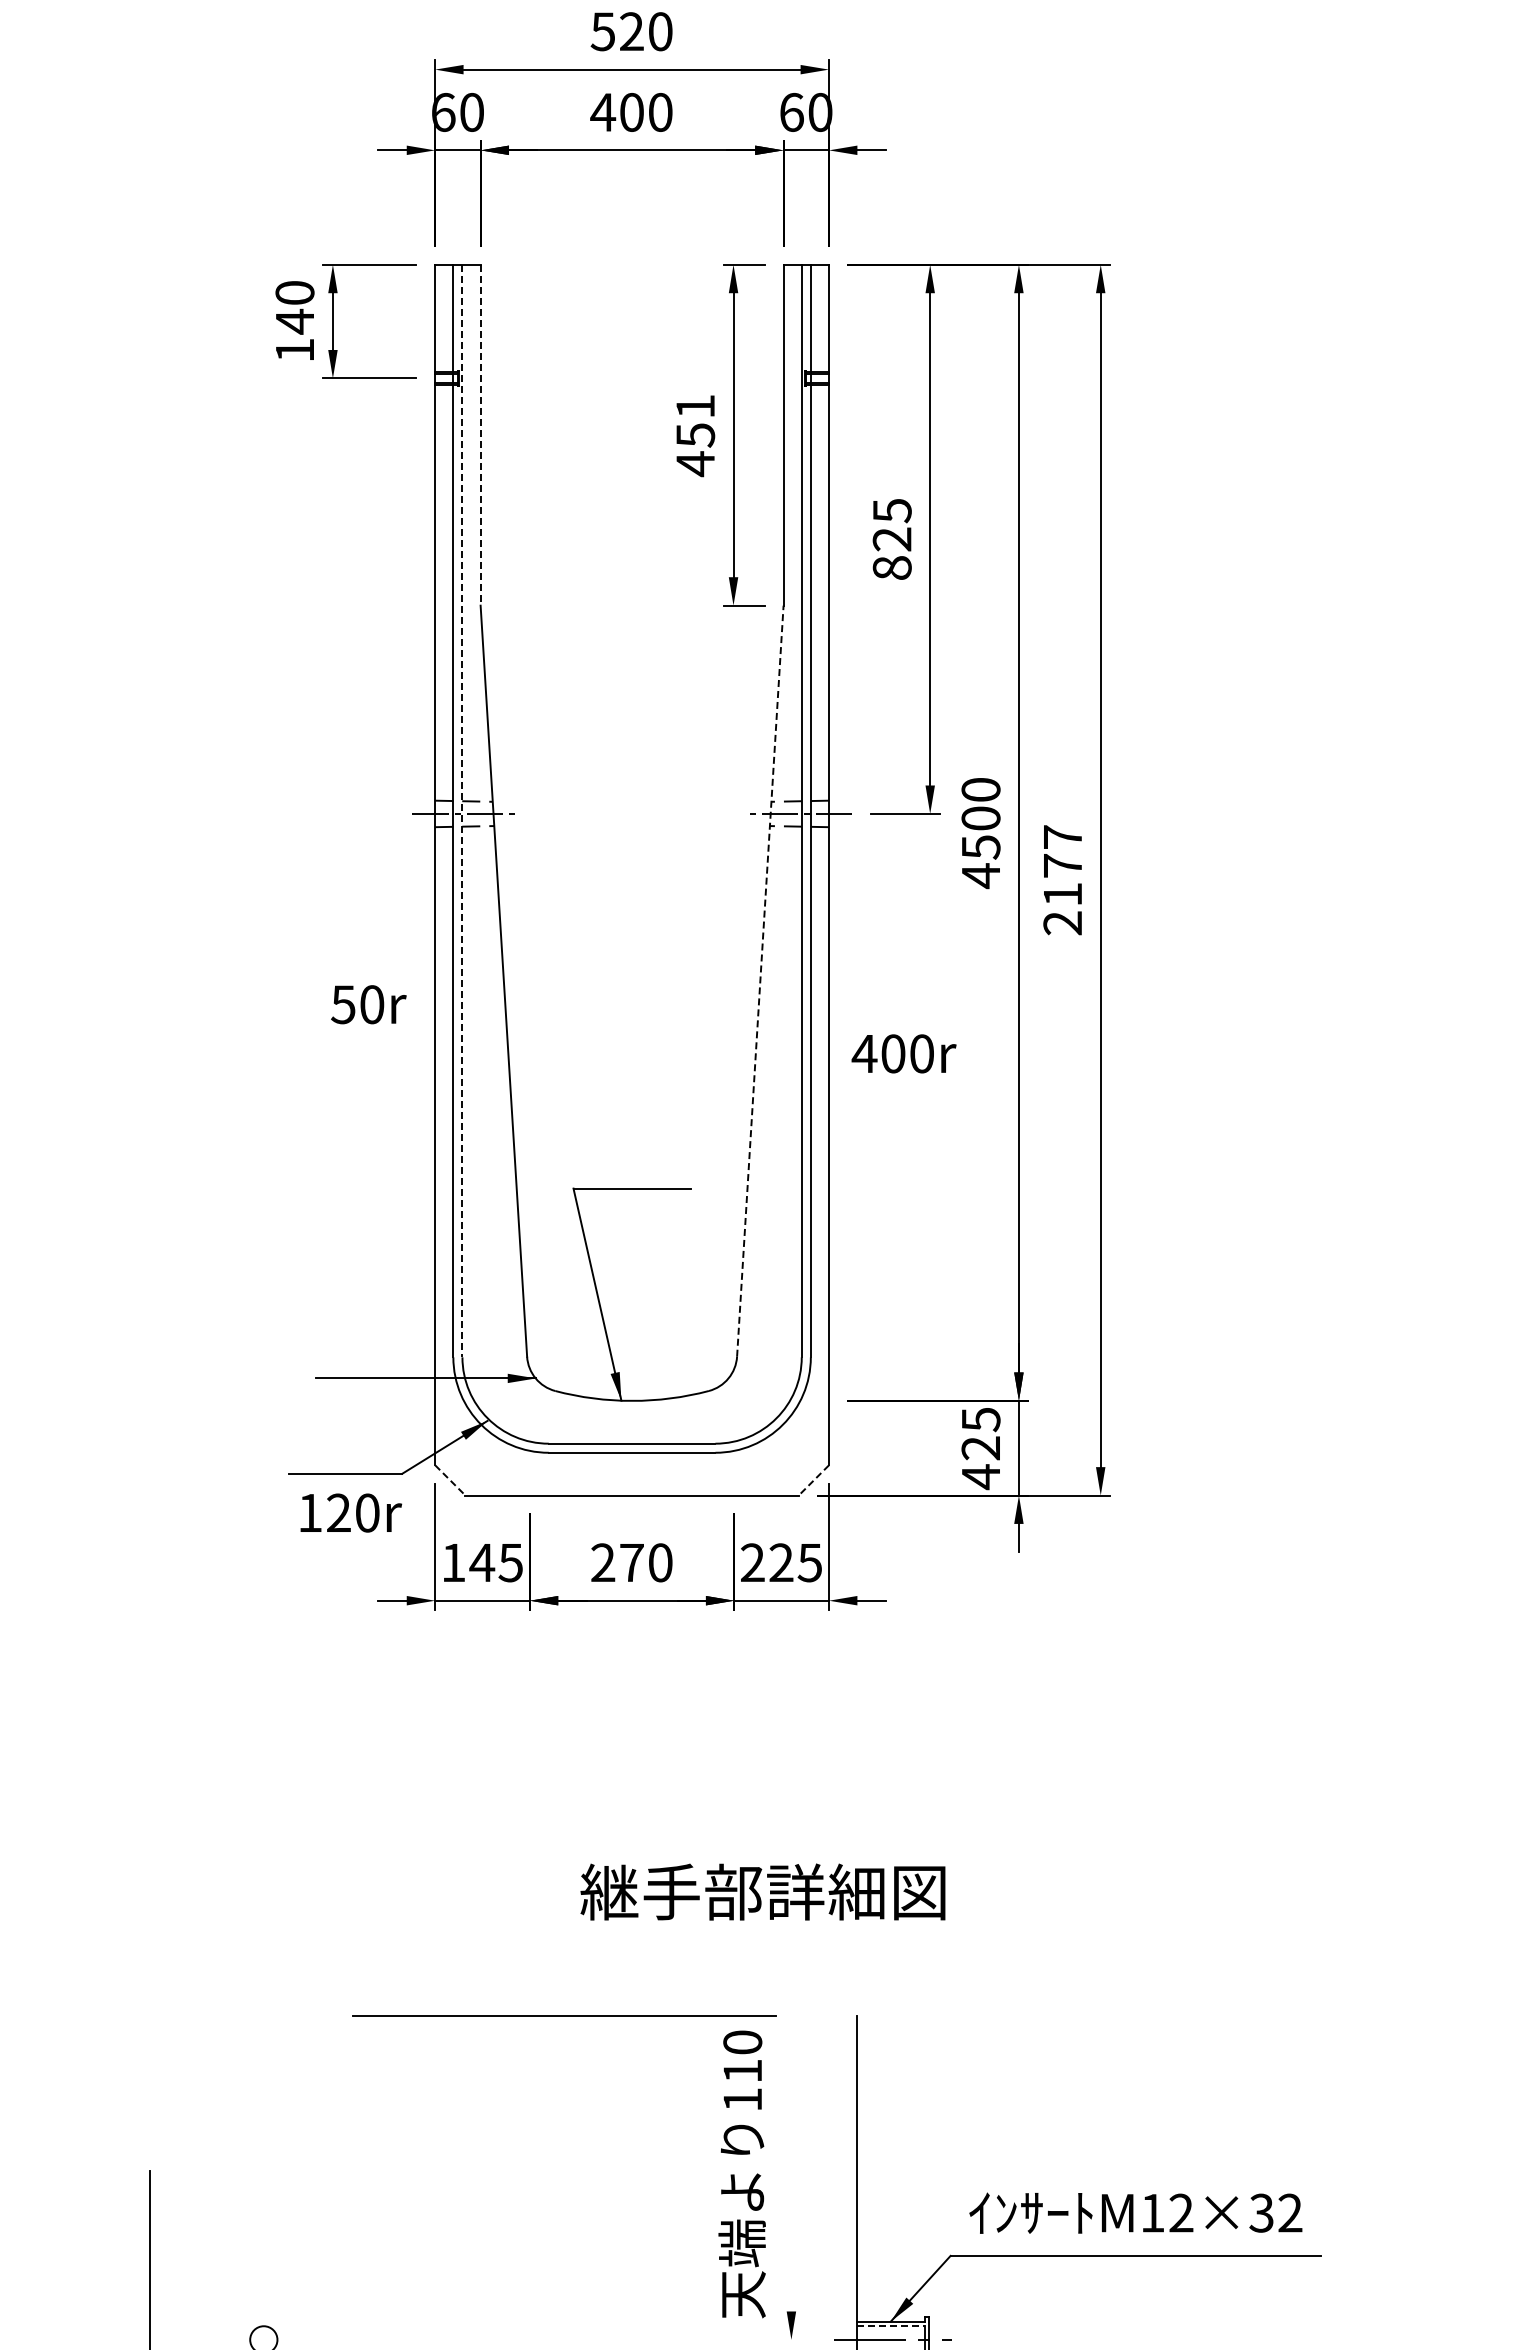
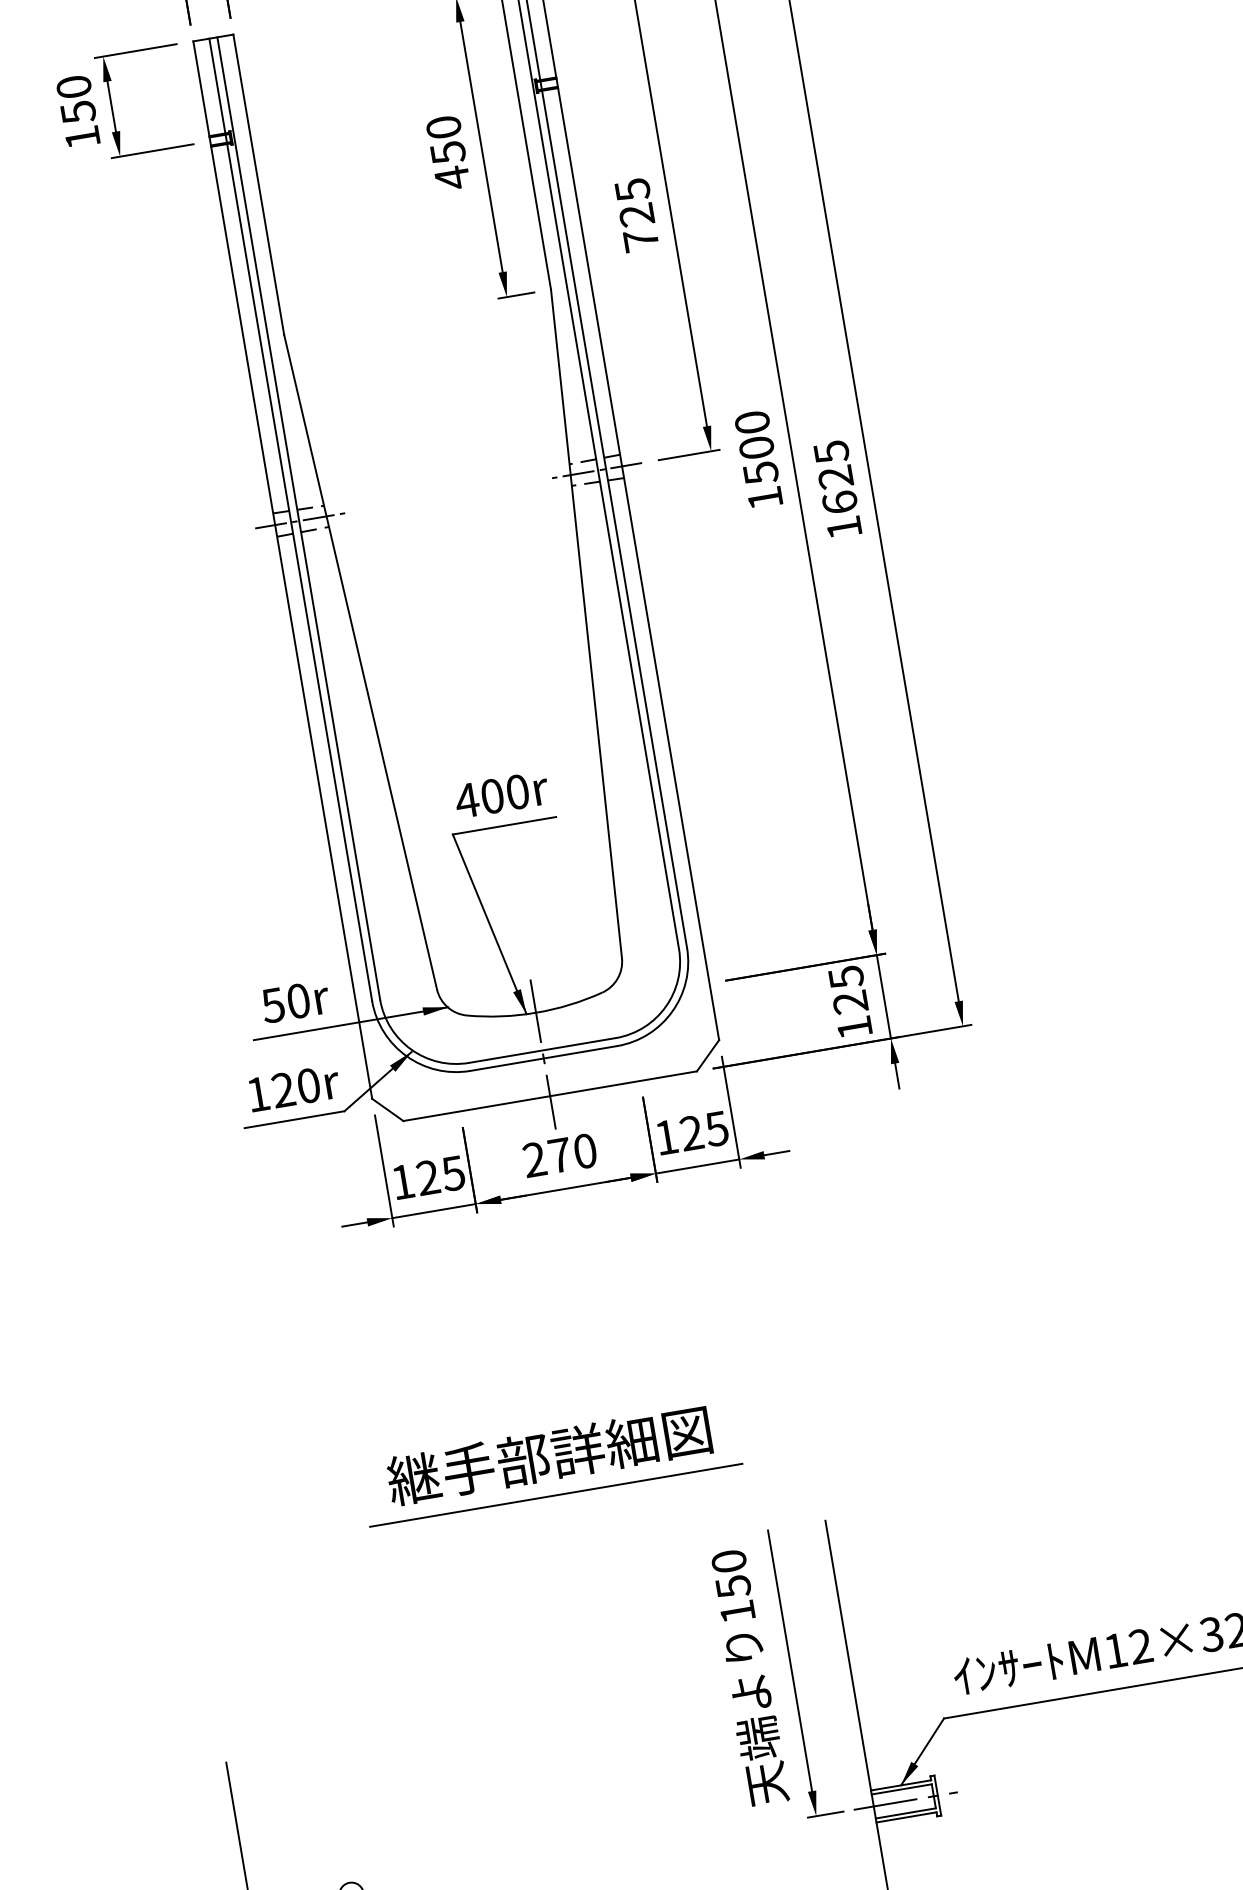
text: (295, 321) -> (78, 112), 140 -> 150
text: (695, 406) -> (443, 127), 451 -> 450
line: (480, 435) -> (258, 184), dashed -> solid
text: (891, 567) -> (640, 240), 825 -> 725
line: (462, 811) -> (298, 518), dashed -> solid
text: (980, 876) -> (764, 498), 4500 -> 1500
text: (1062, 880) -> (837, 490), 2177 -> 1625
line: (760, 980) -> (586, 623), dashed -> solid
text: (368, 1004) -> (295, 1001), moved
text: (903, 1053) -> (501, 794), moved
line: (632, 1448) -> (543, 1054), added
text: (980, 1477) -> (854, 1028), 425 -> 125
line: (450, 1480) -> (387, 1109), dashed -> solid
line: (813, 1480) -> (707, 1055), dashed -> solid
text: (351, 1512) -> (294, 1087), moved
text: (482, 1562) -> (428, 1177), 145 -> 125
text: (752, 1562) -> (666, 1137), 225 -> 125
text: (762, 1891) -> (548, 1455), moved
line: (564, 2015) -> (556, 1494), moved
text: (742, 2071) -> (733, 1587), 110 -> 150
line: (791, 2163) -> (790, 1660), added
line: (891, 2326) -> (902, 1789), dashed -> solid
line: (801, 2339) -> (825, 1814), added

